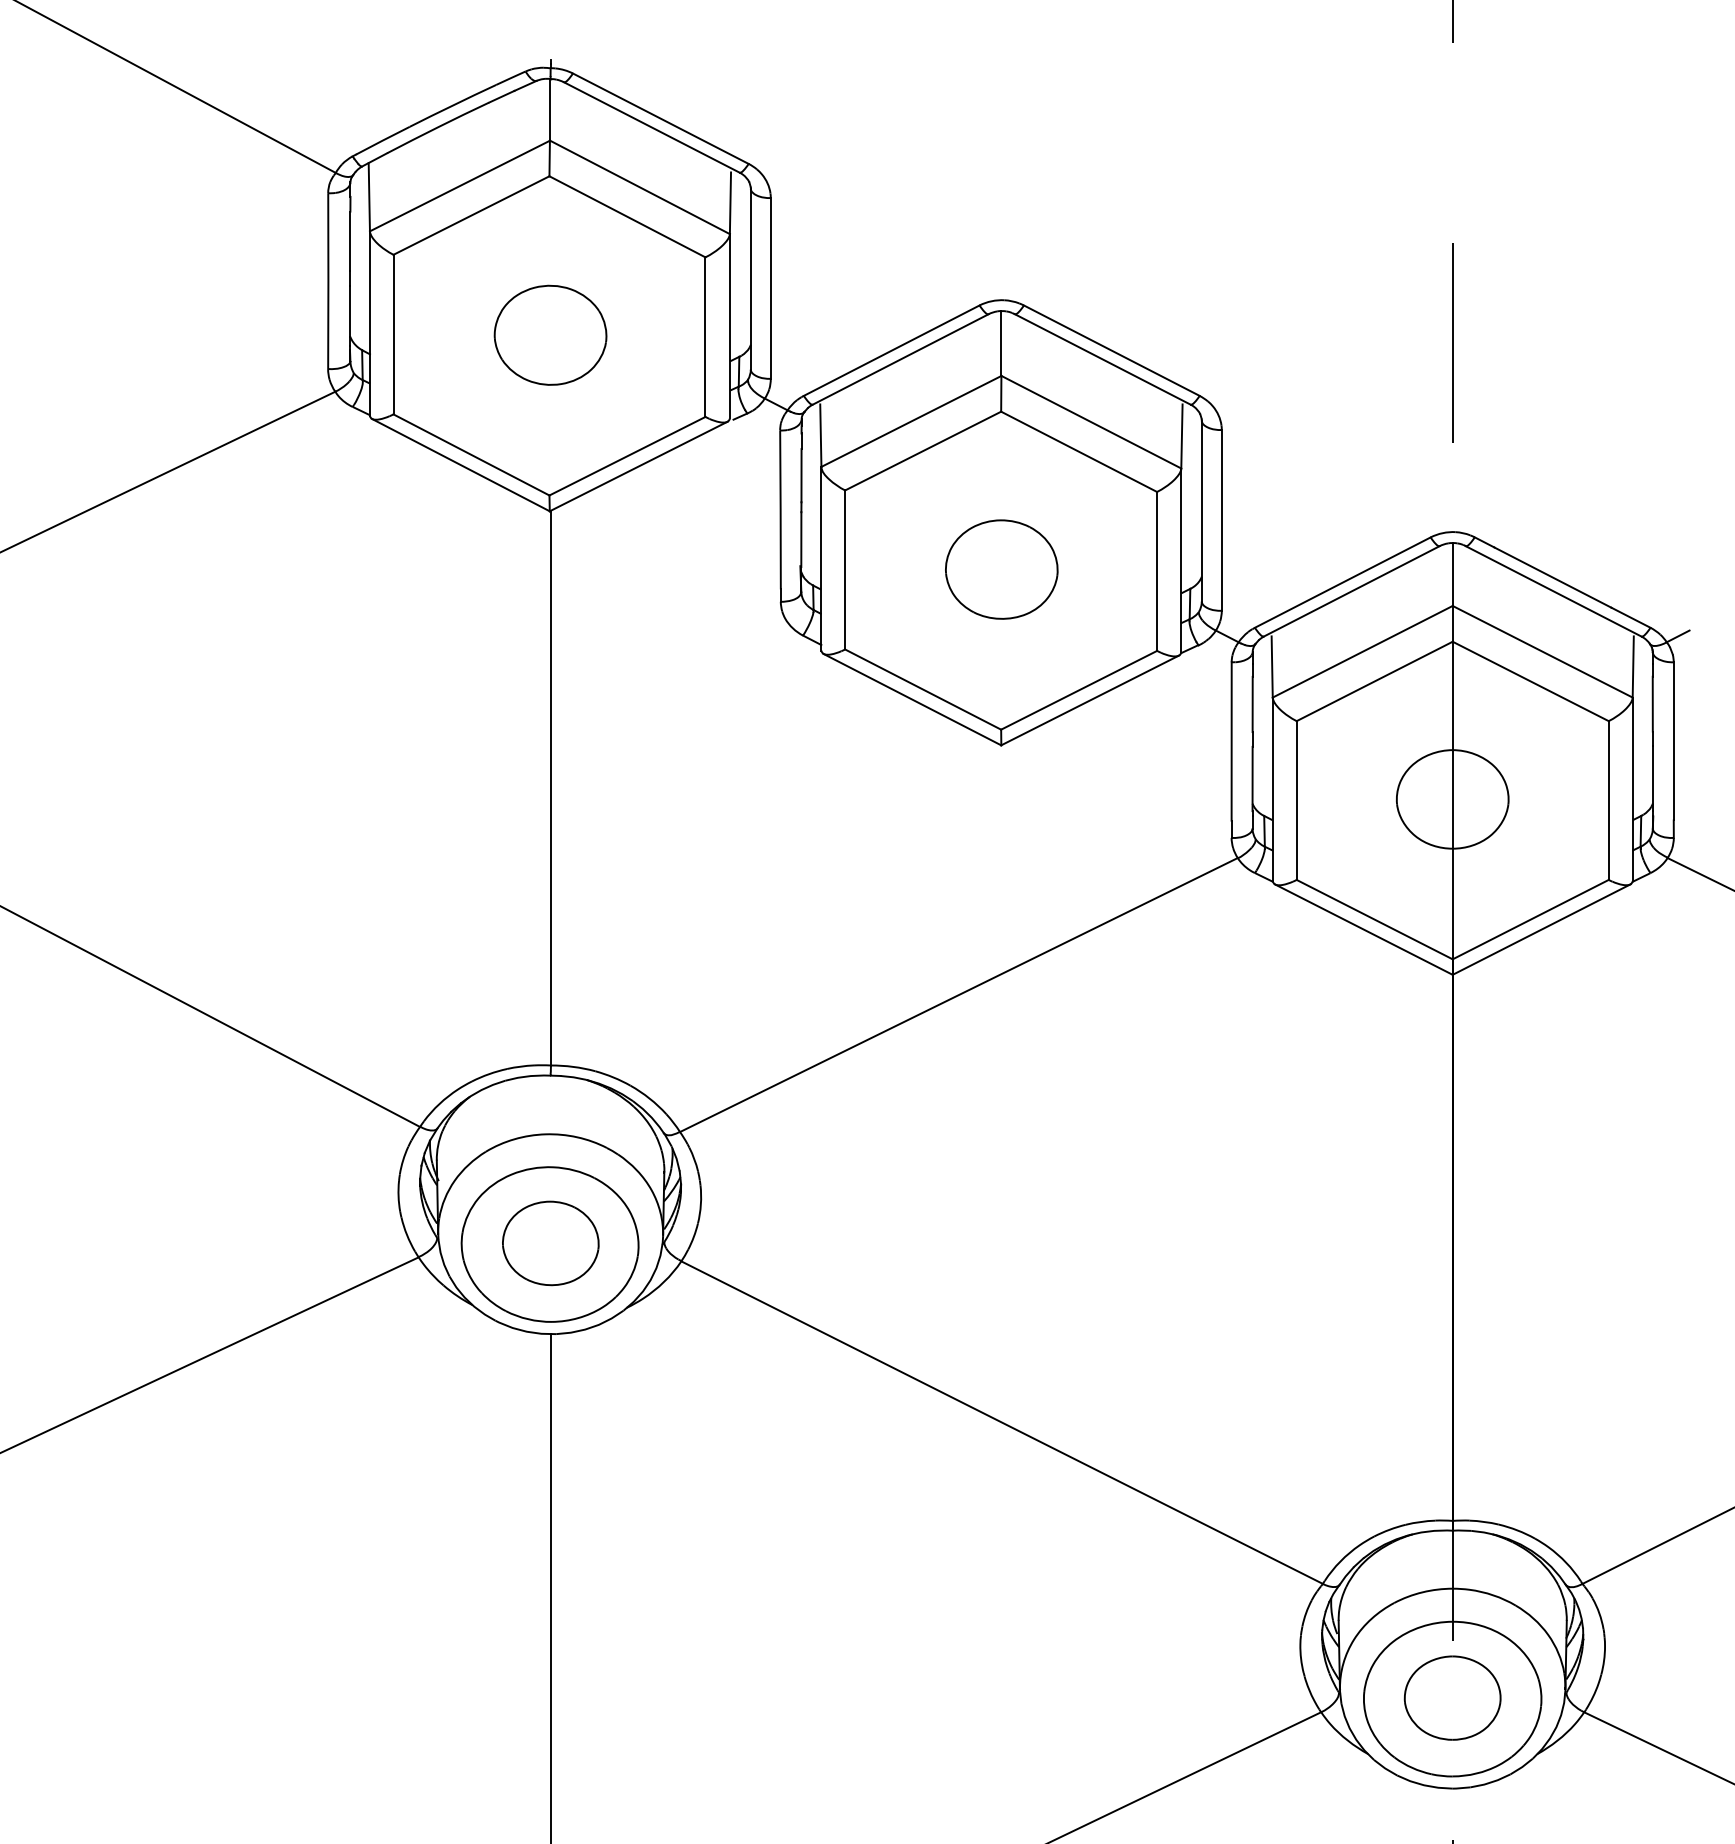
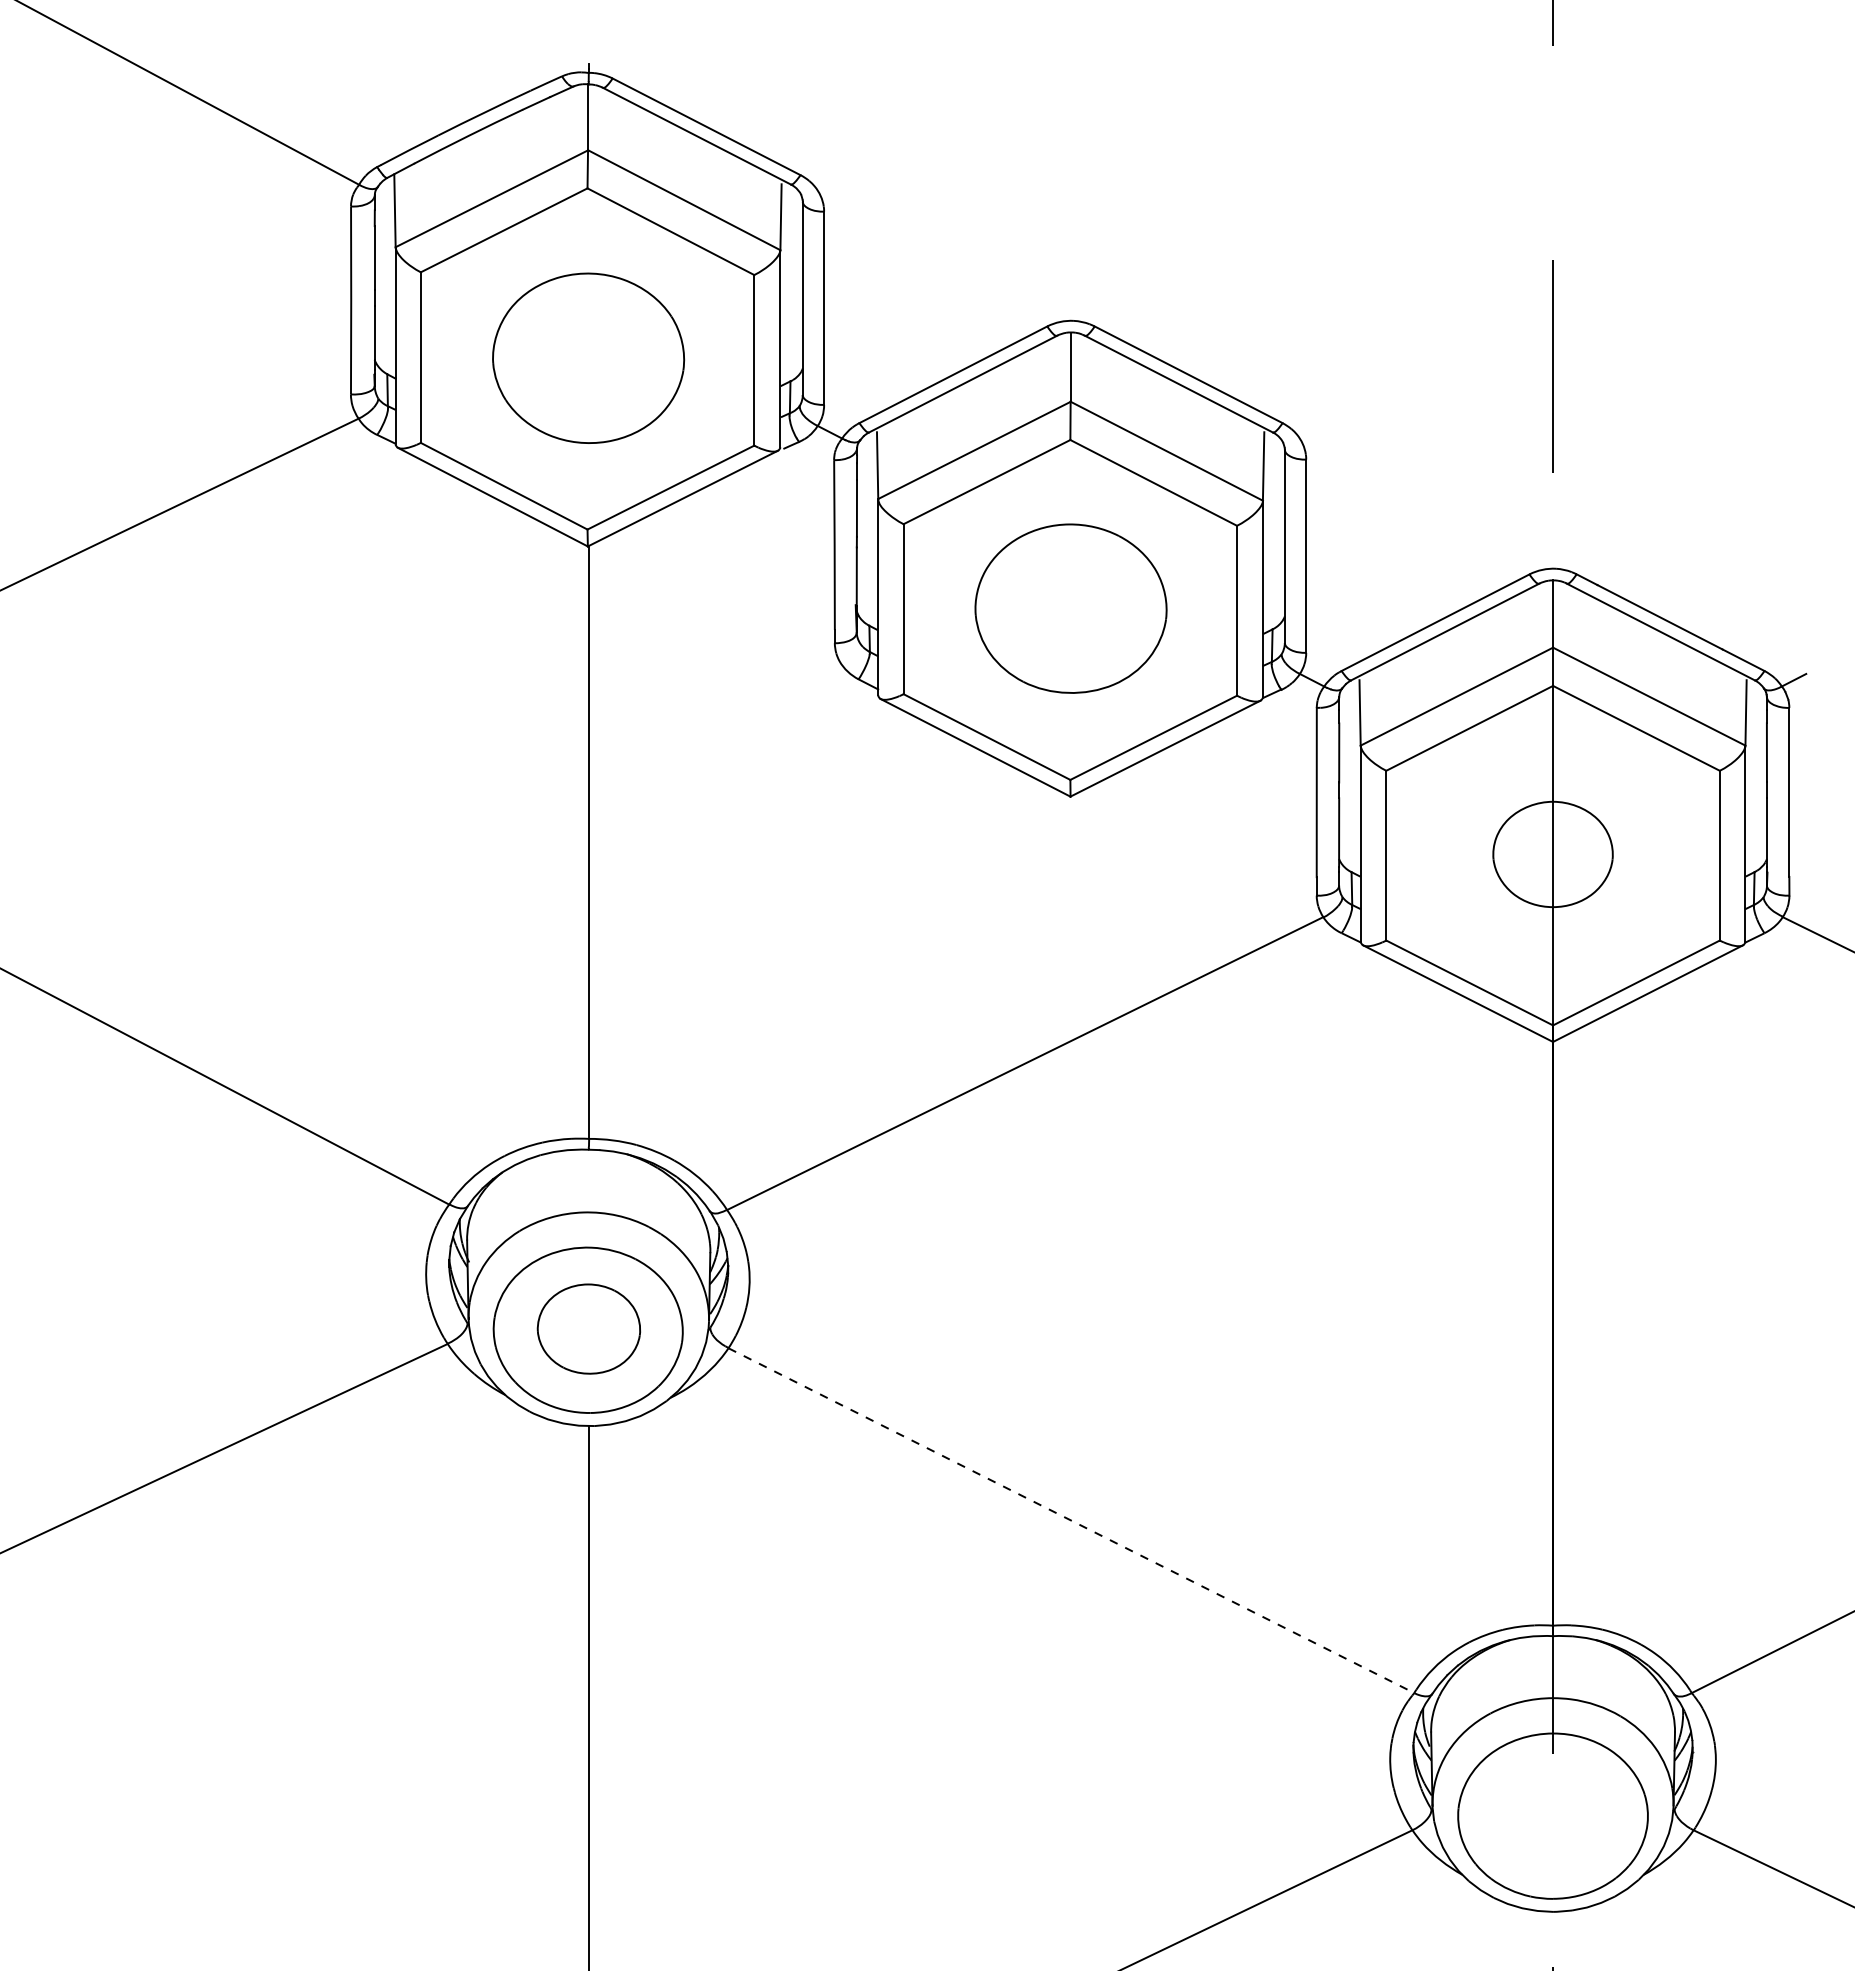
part: (550, 335) -> (588, 358), size x1.6
part: (1001, 569) -> (1070, 608), size x1.6
line: (1002, 1422) -> (1071, 1520), solid -> dashed
part: (1453, 1697) -> (1553, 1814), removed

